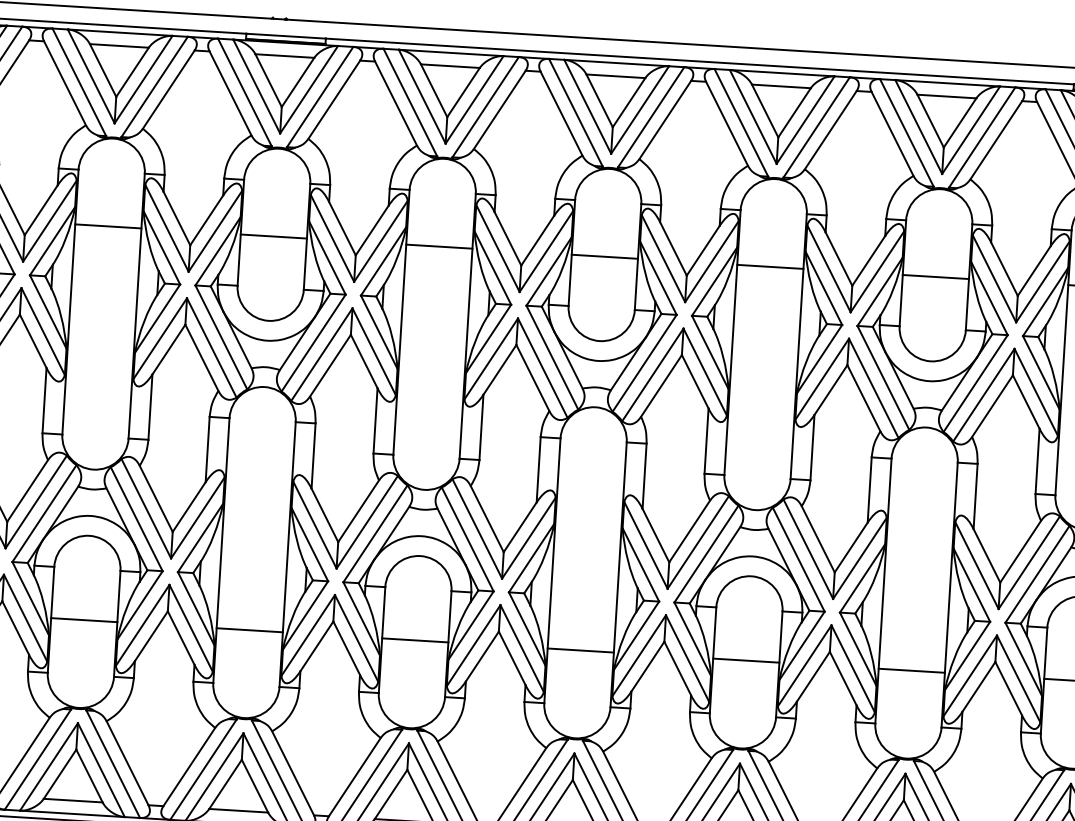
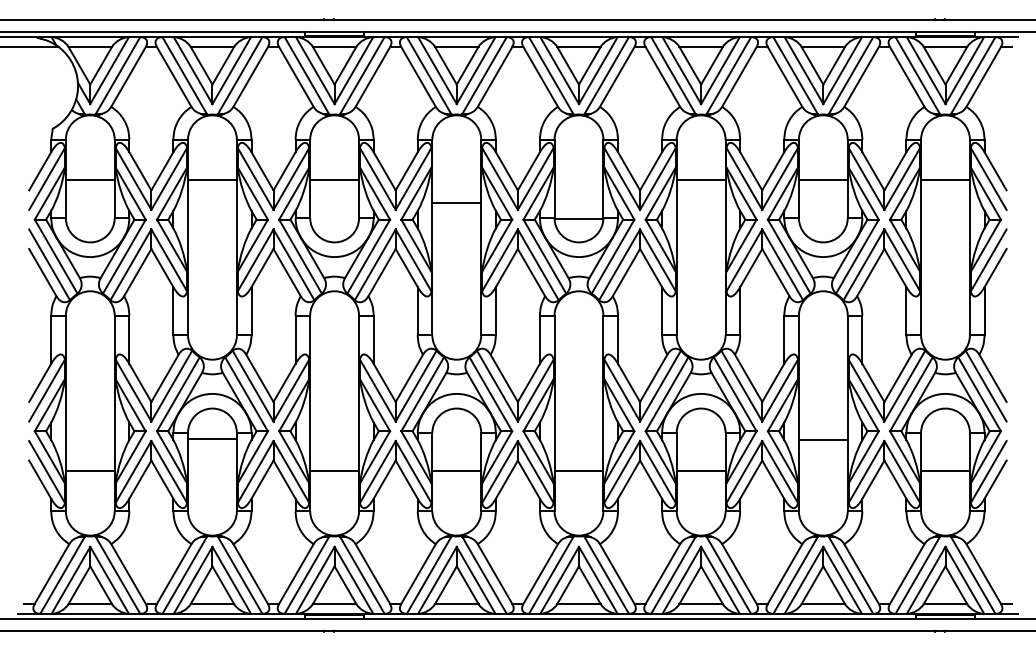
line: (438, 247) -> (456, 203), moved
line: (604, 257) -> (578, 219), moved
line: (84, 619) -> (212, 438), moved
line: (910, 670) -> (822, 439), moved

